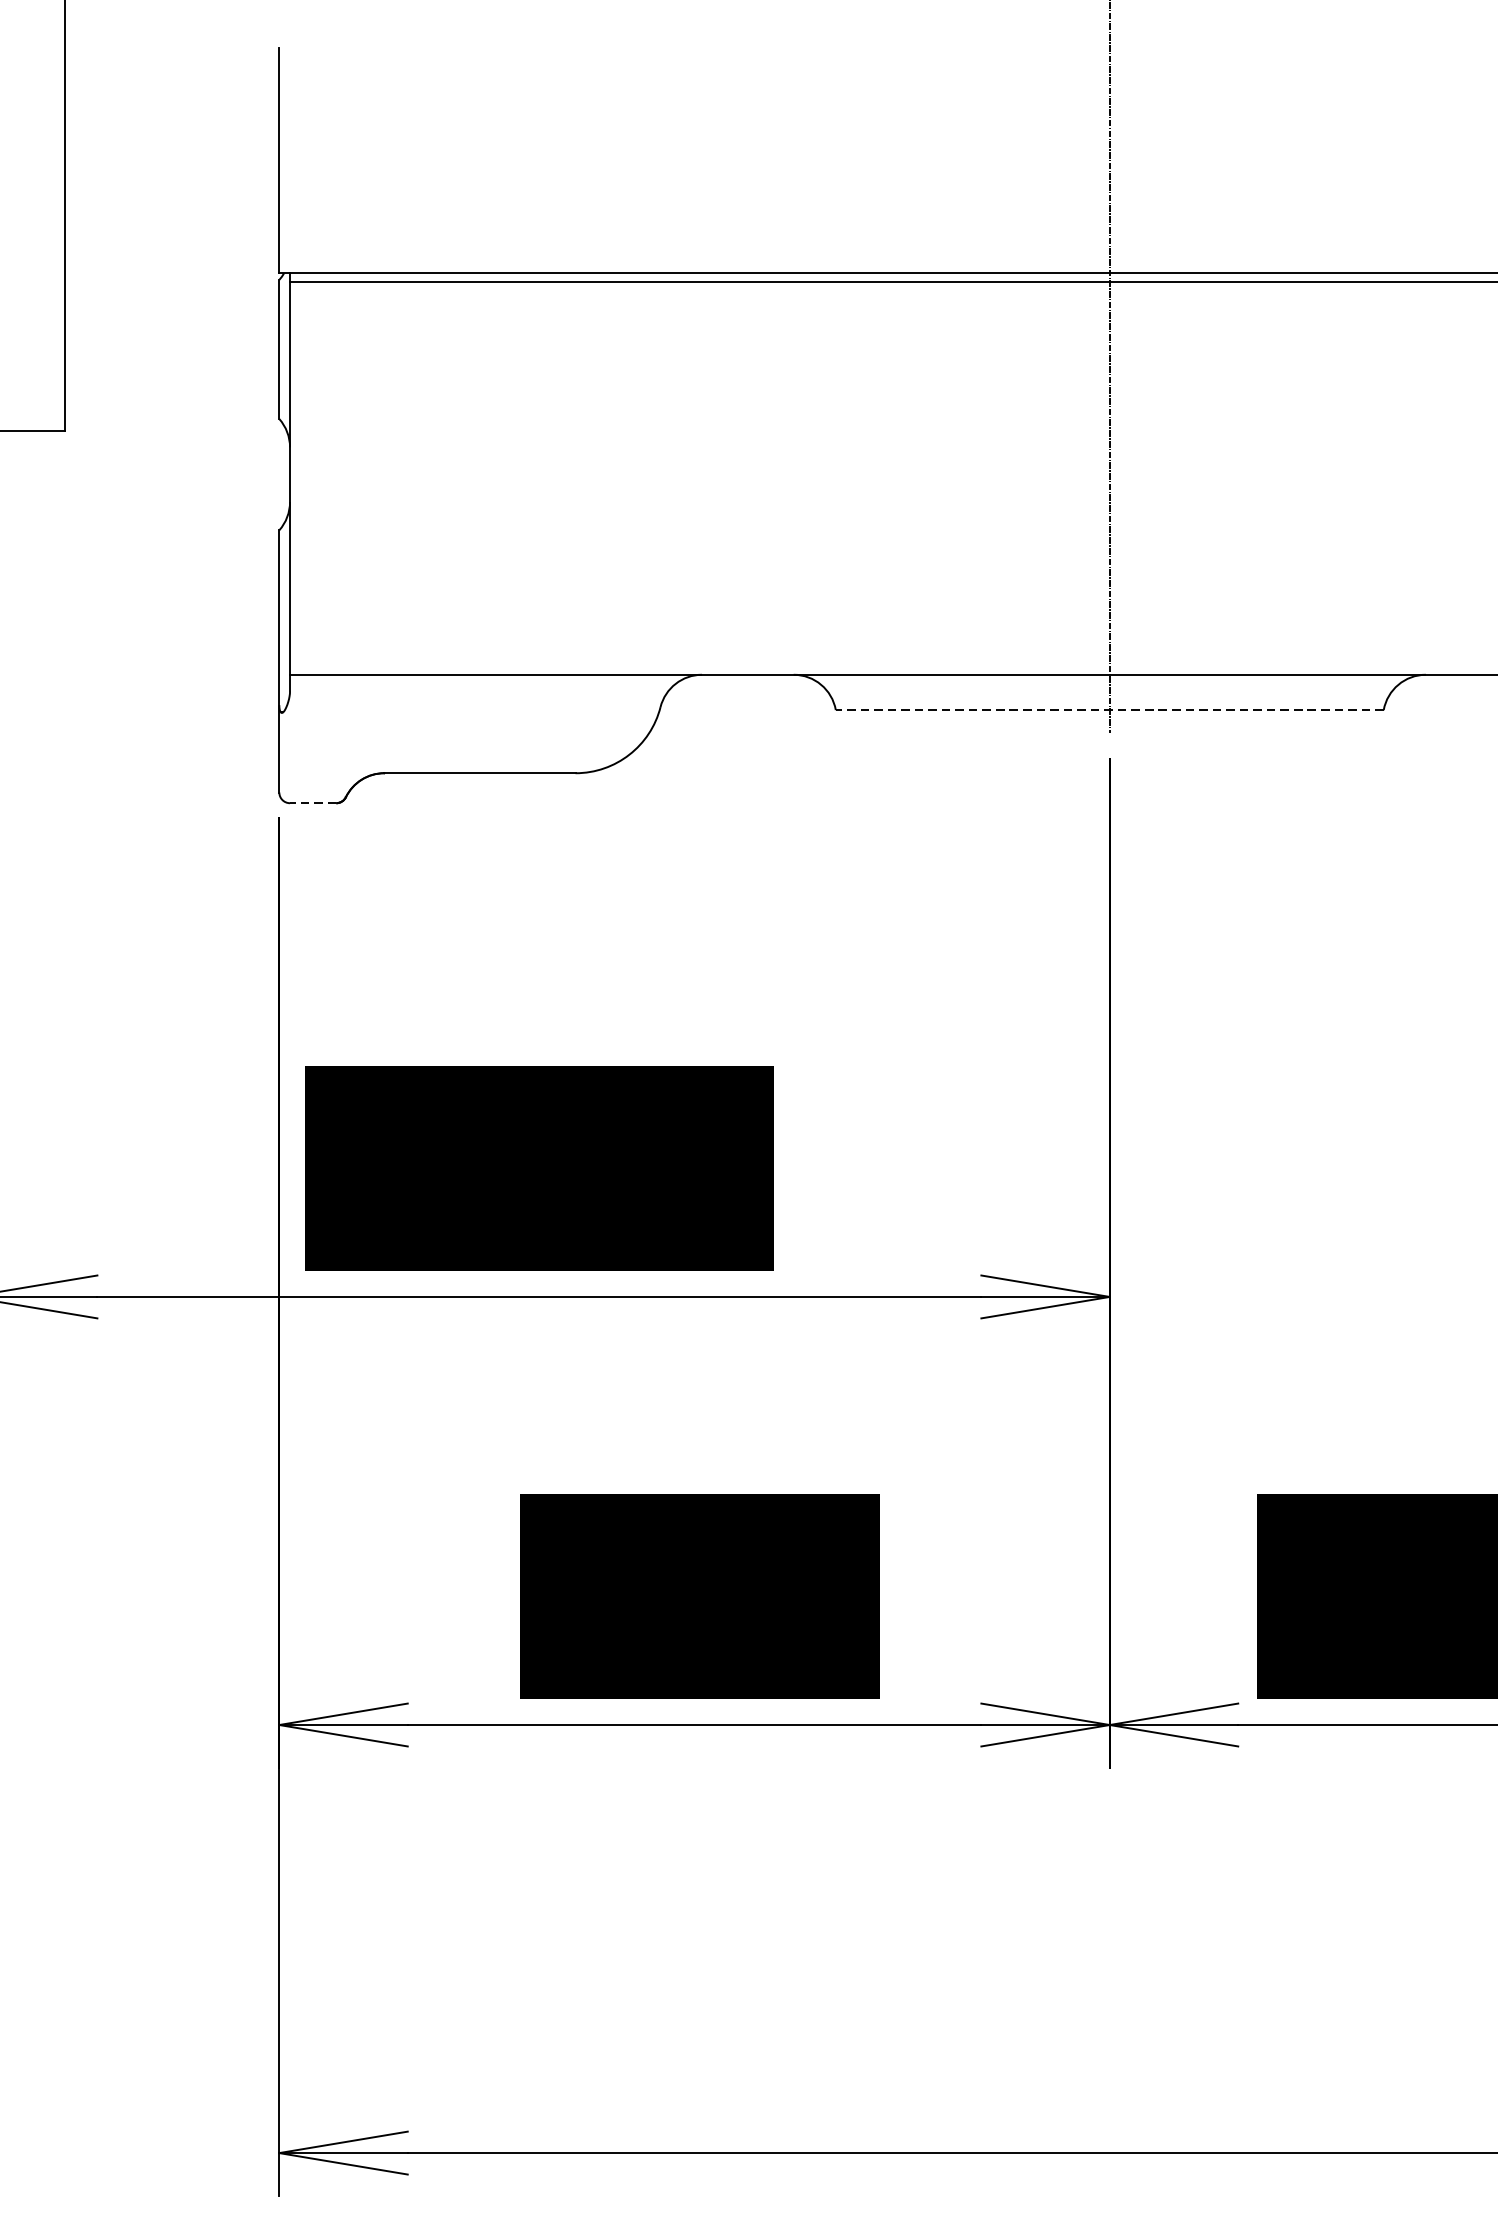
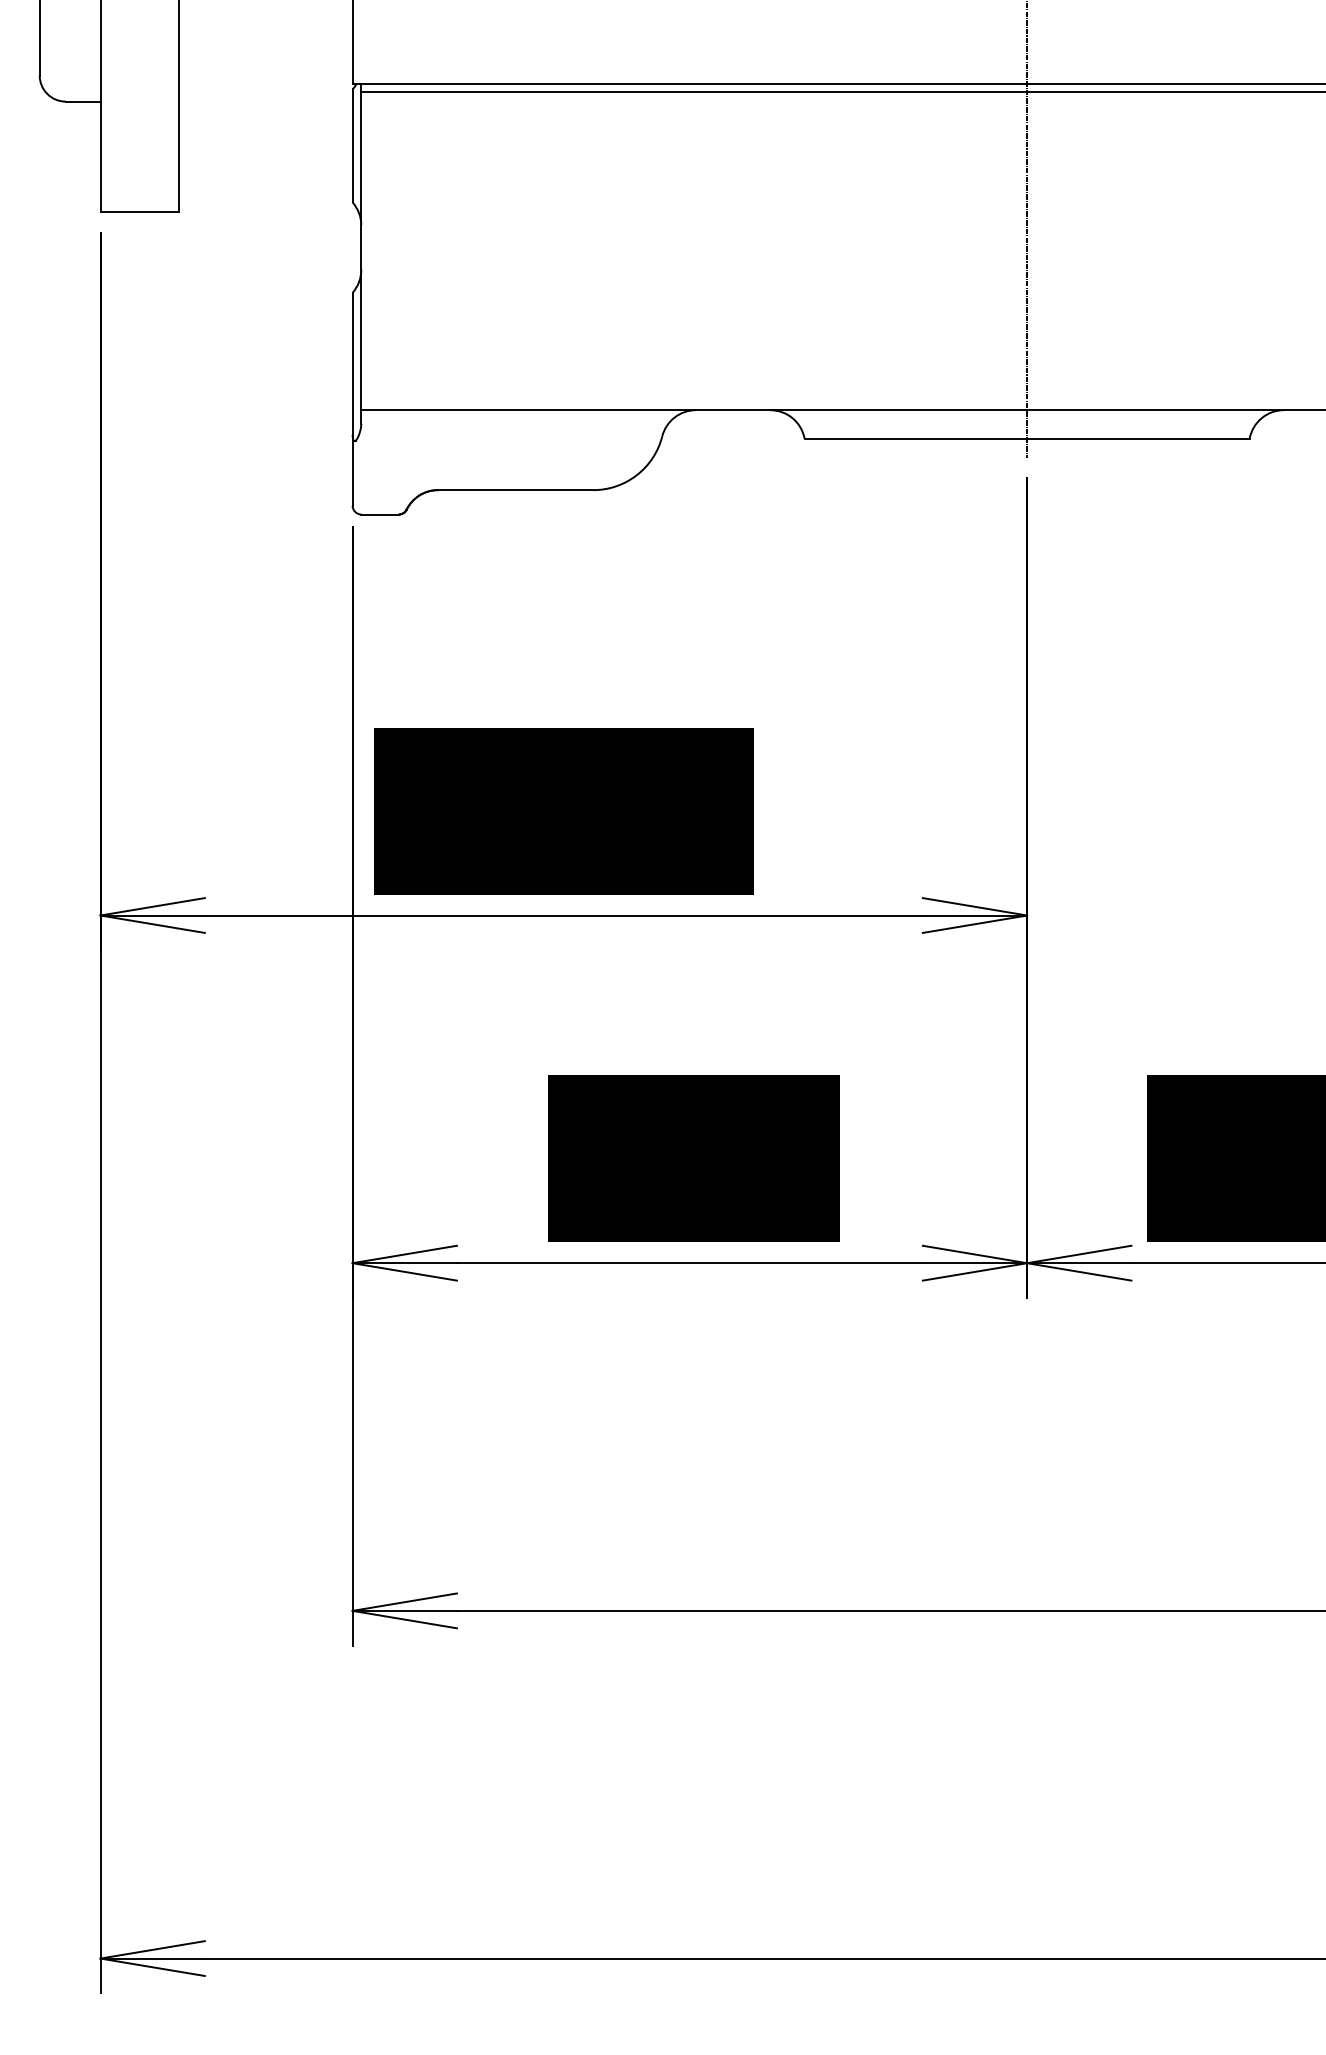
line: (1110, 709) -> (1027, 438), dashed -> solid
line: (313, 803) -> (380, 514), dashed -> solid

